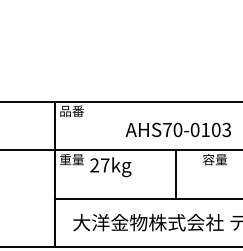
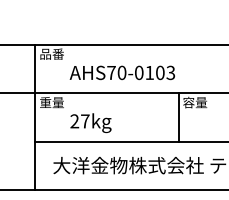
text: (177, 129) -> (121, 72), moved
text: (110, 167) -> (90, 123), moved
line: (176, 174) -> (178, 117), moved

